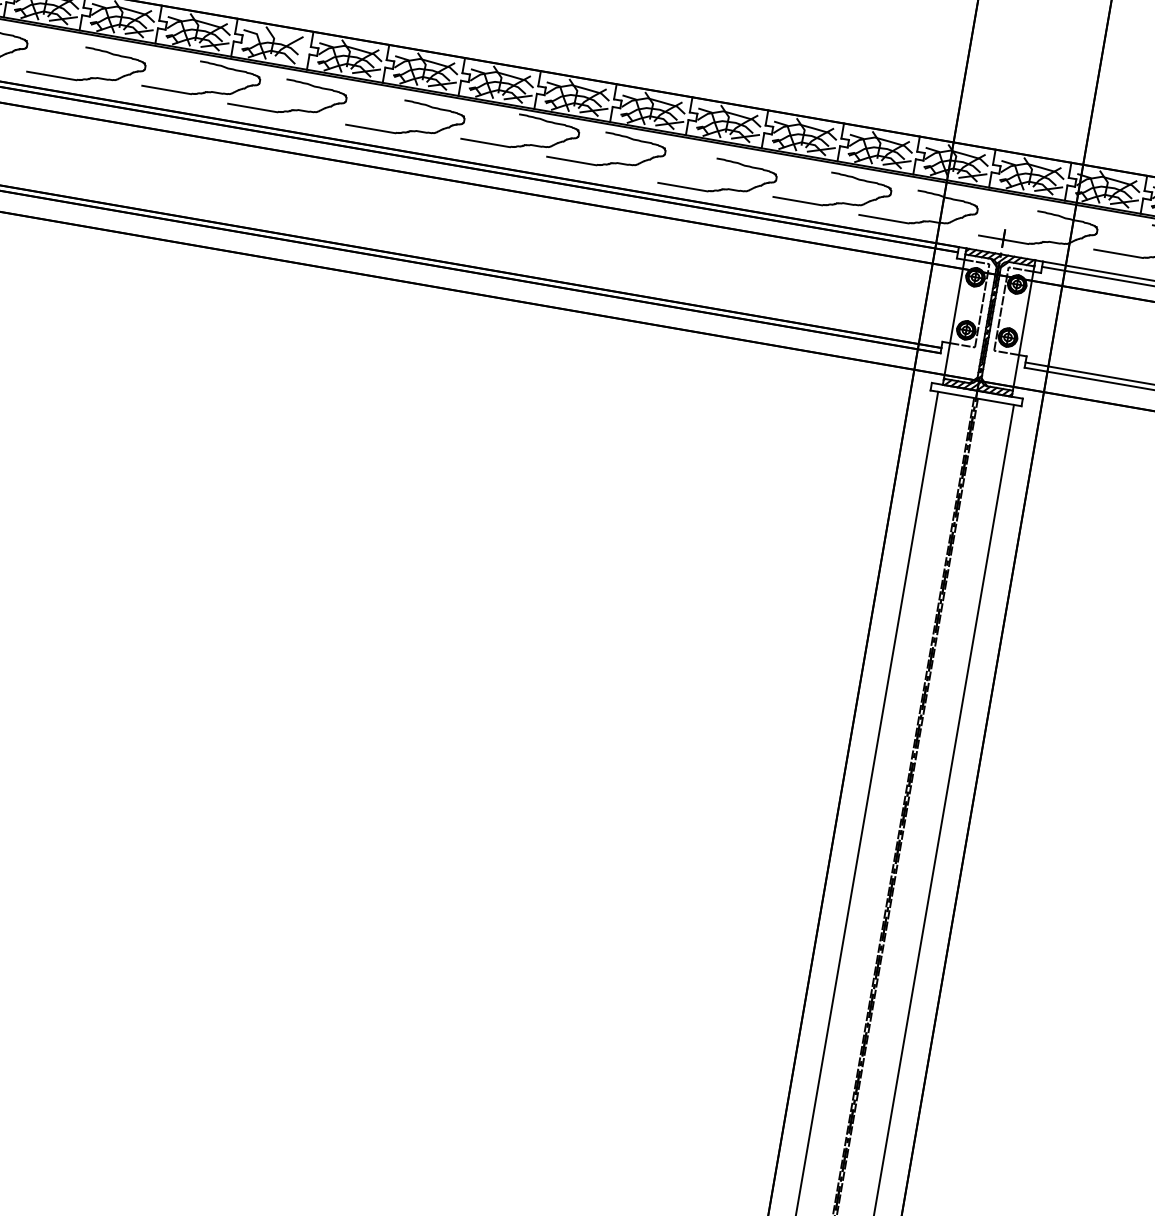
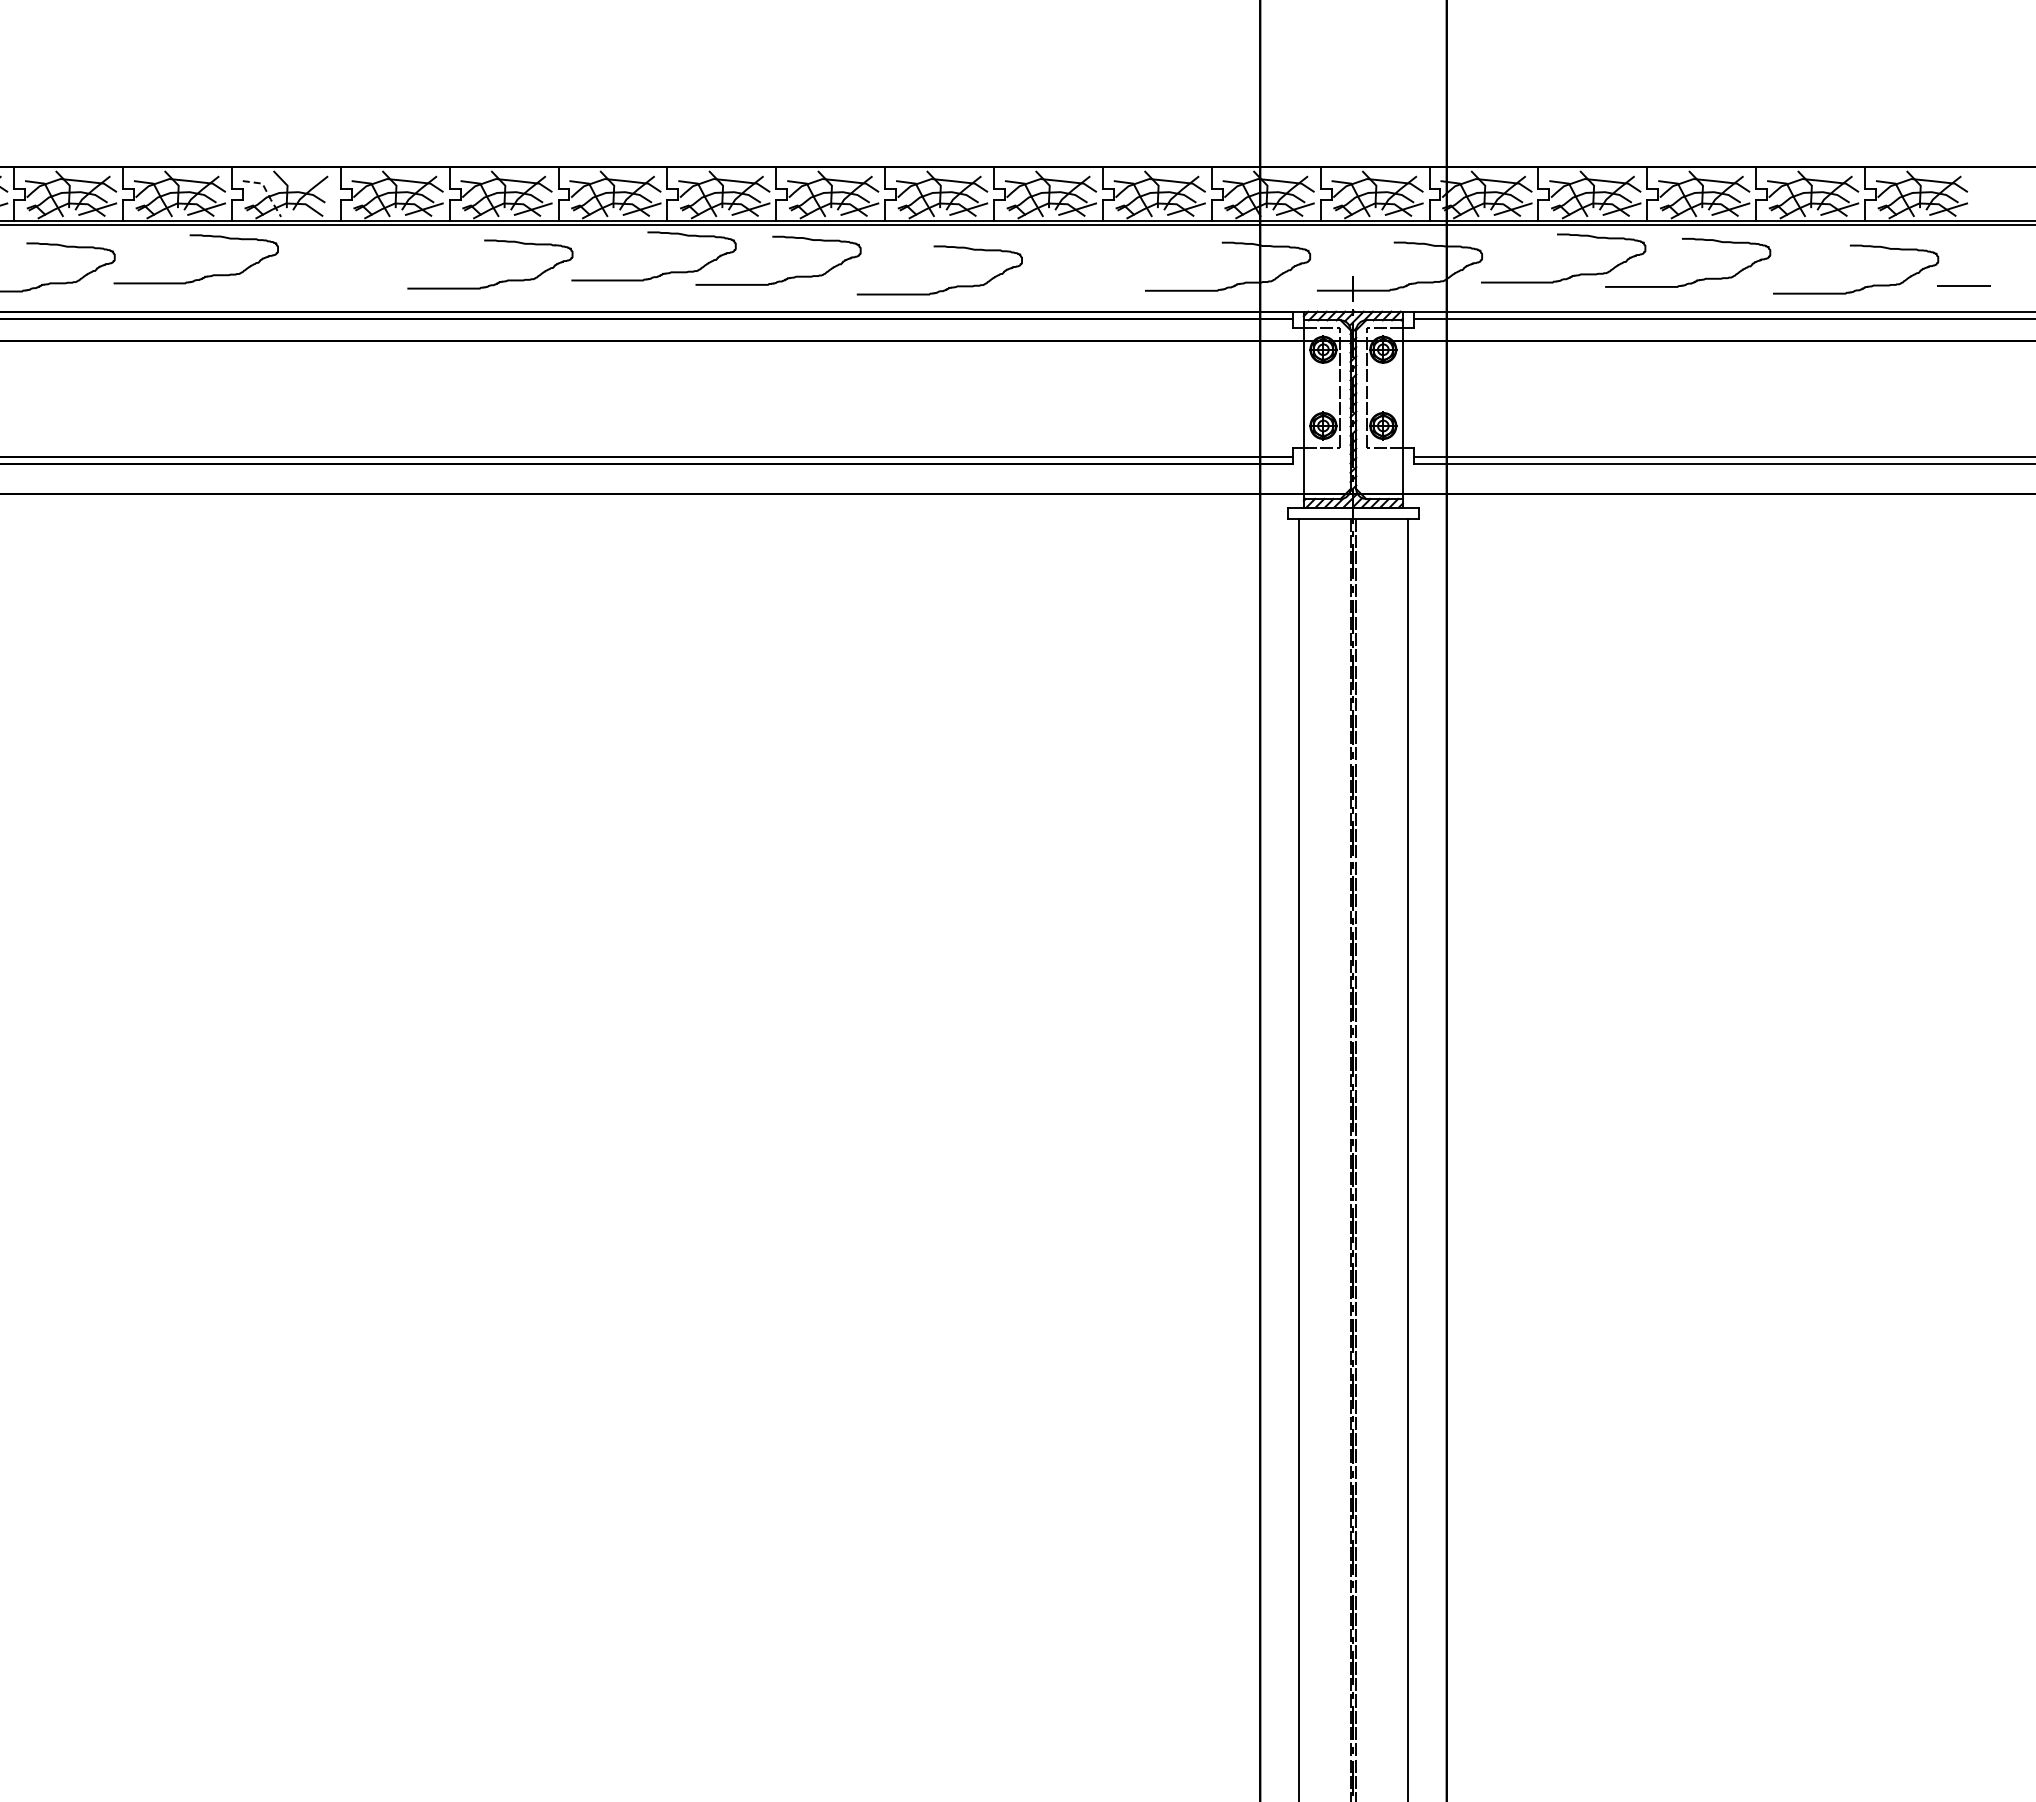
line: (258, 40) -> (266, 192), solid -> dashed
curve: (291, 109) -> (329, 280), removed
curve: (837, 202) -> (1112, 278), removed

